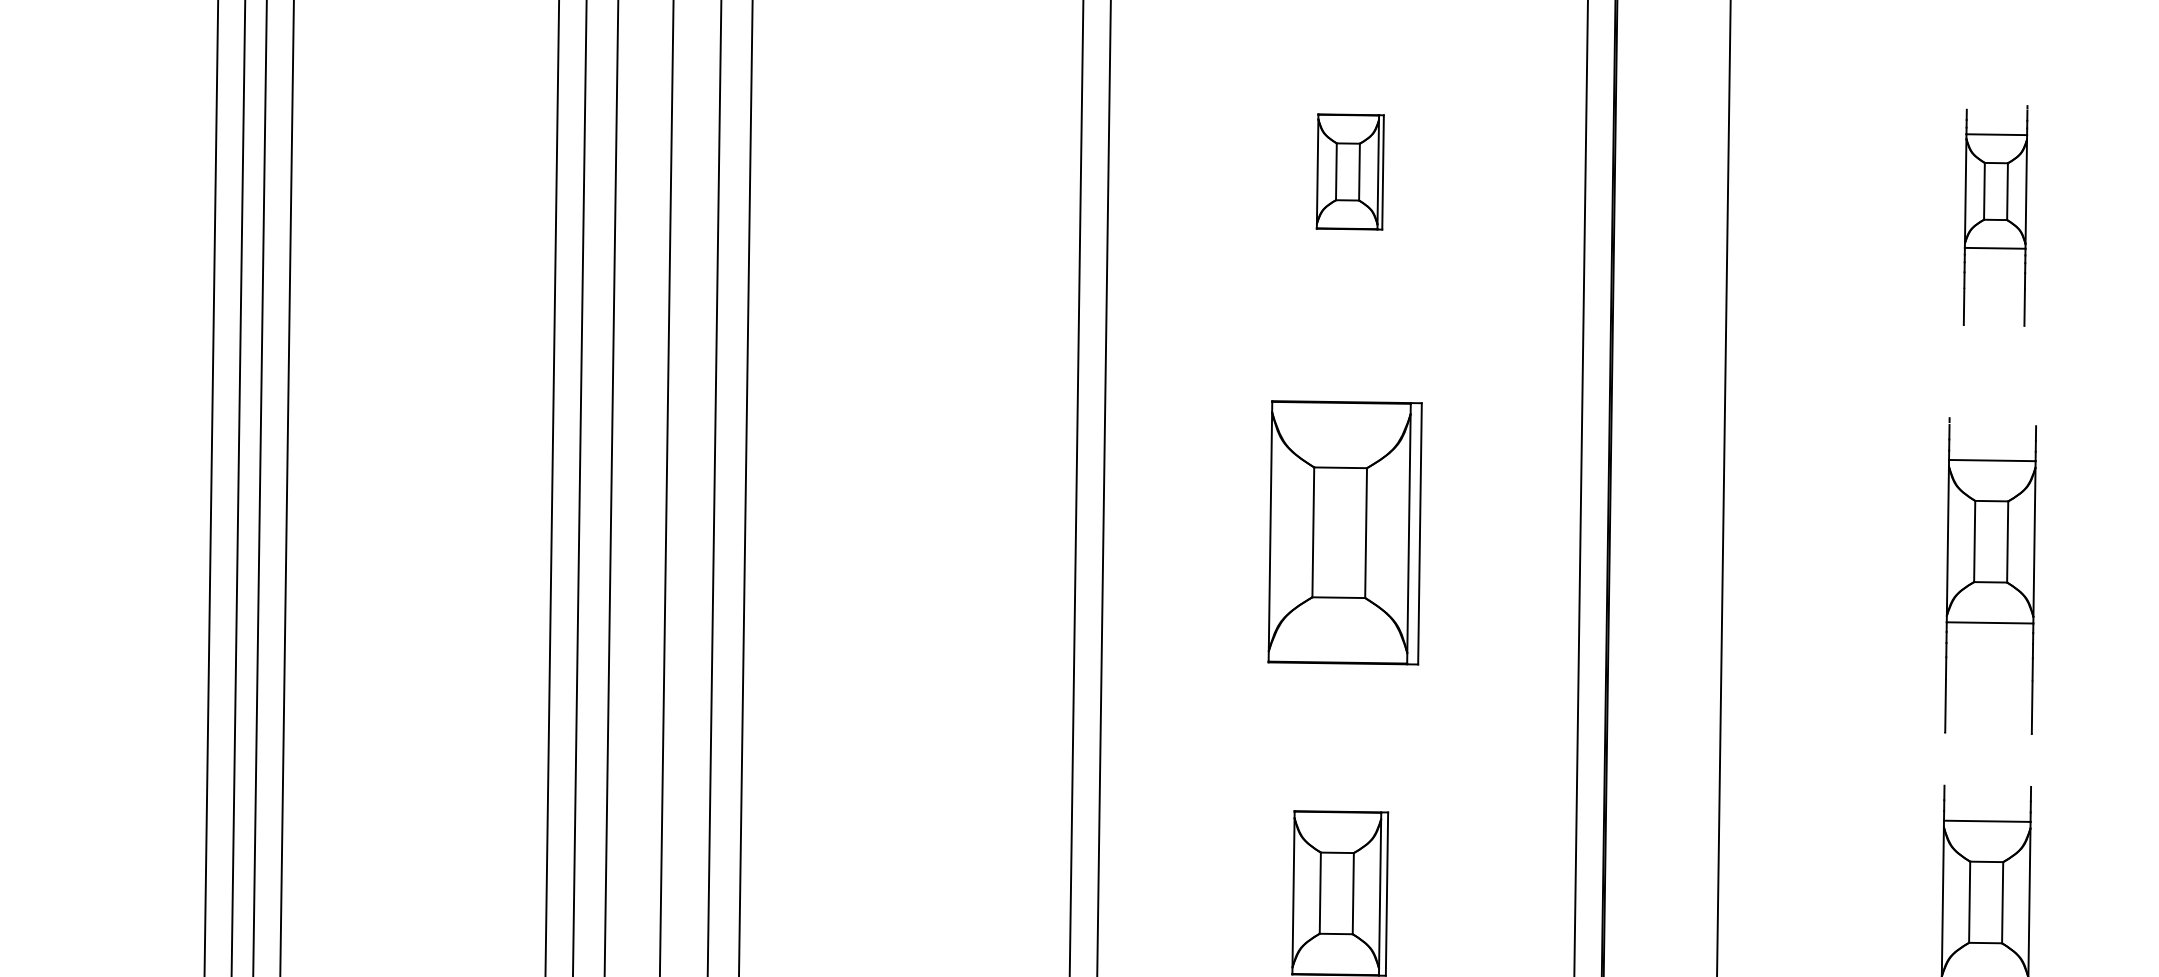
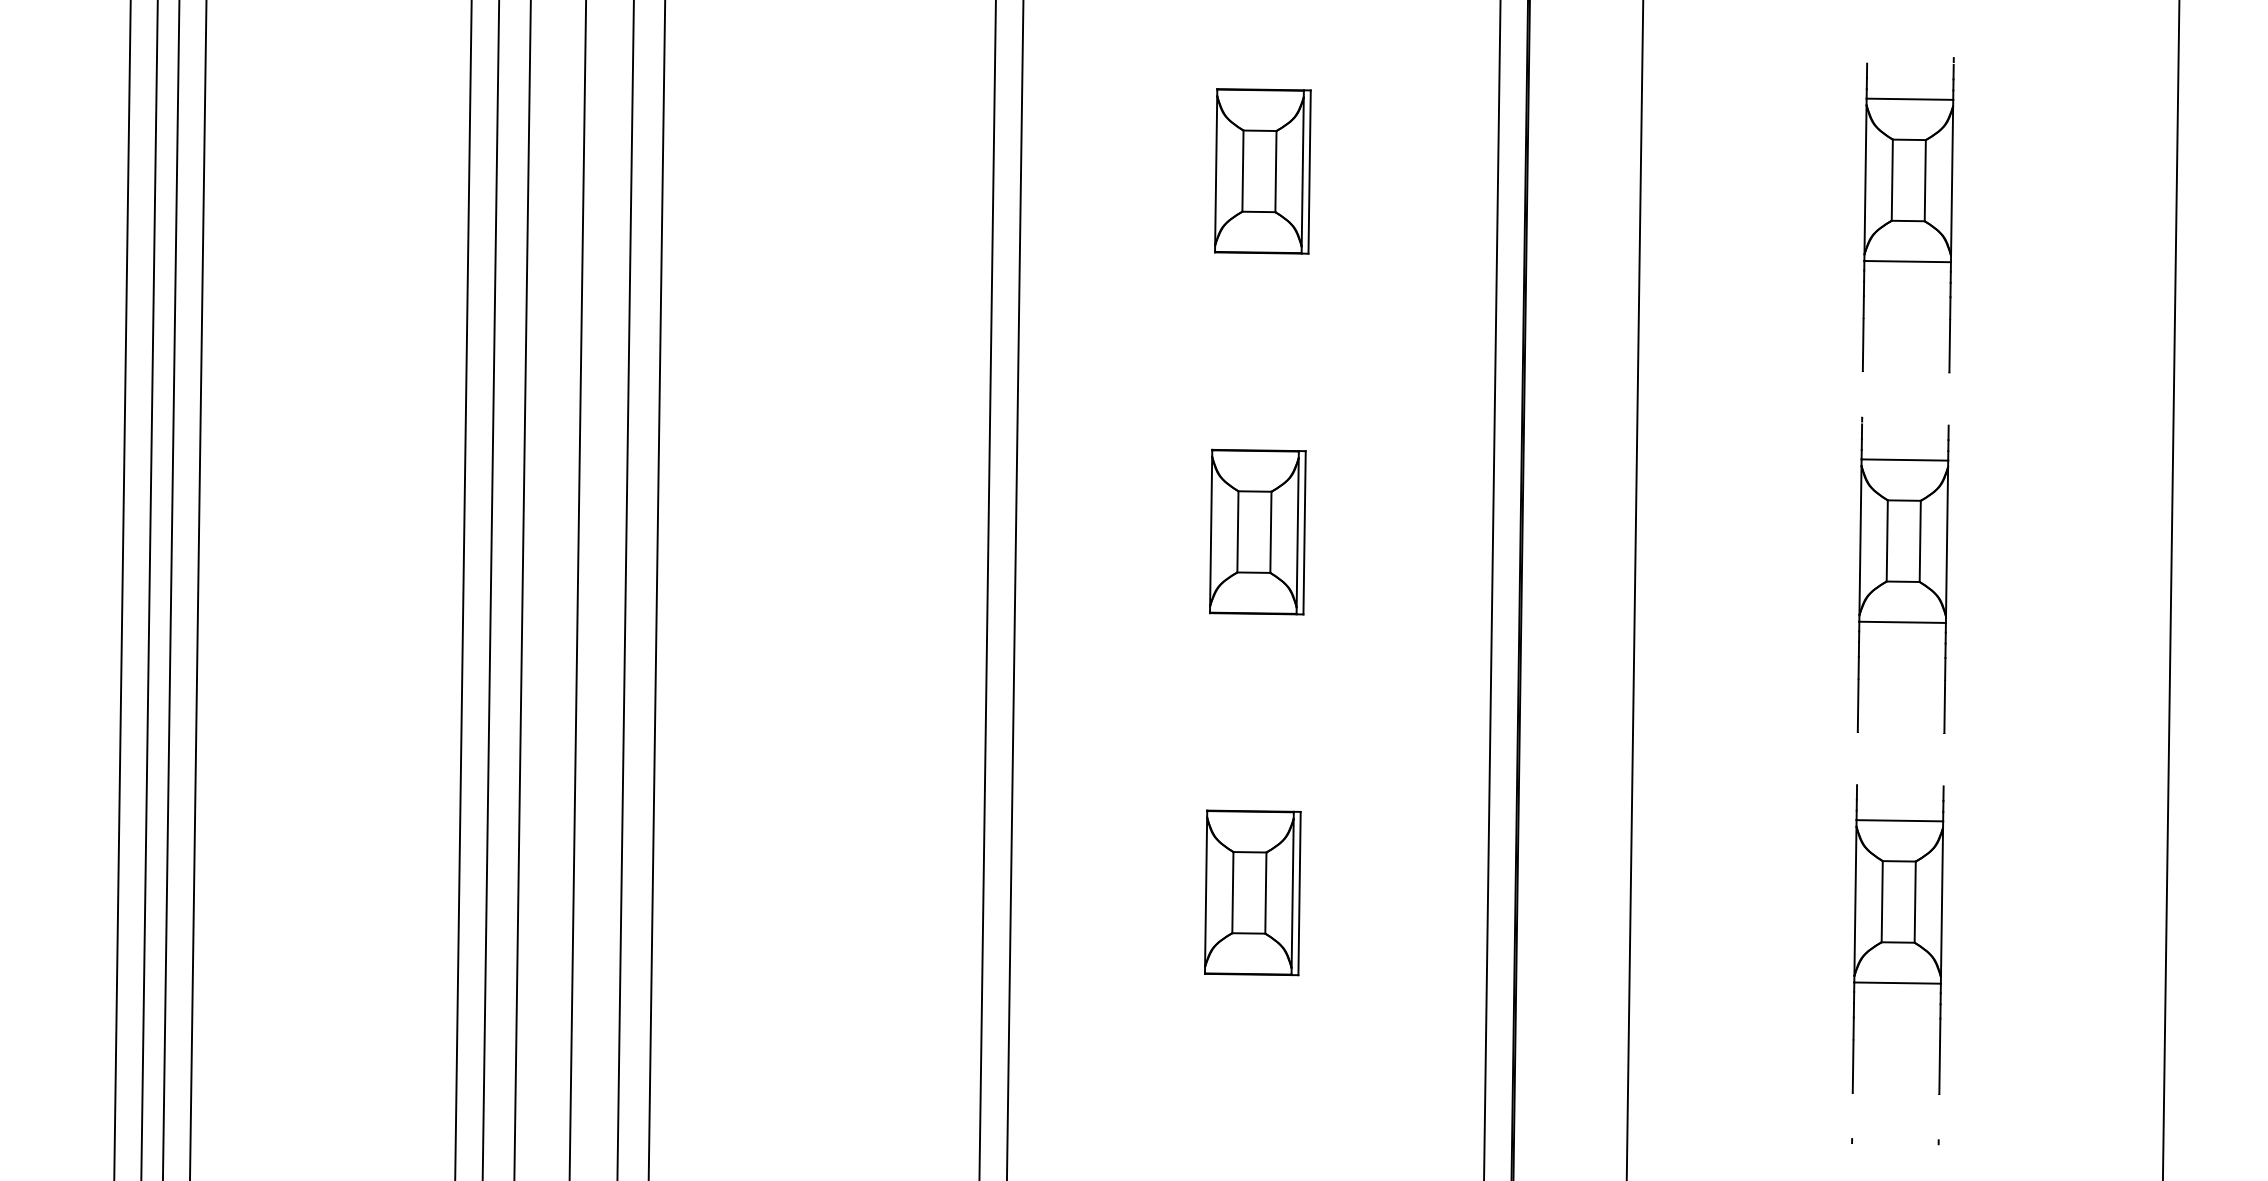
part: (1349, 172) -> (1262, 171), size x1.43
part: (1994, 216) -> (1907, 215), size x1.43
part: (1344, 532) -> (1257, 531), size x0.62

